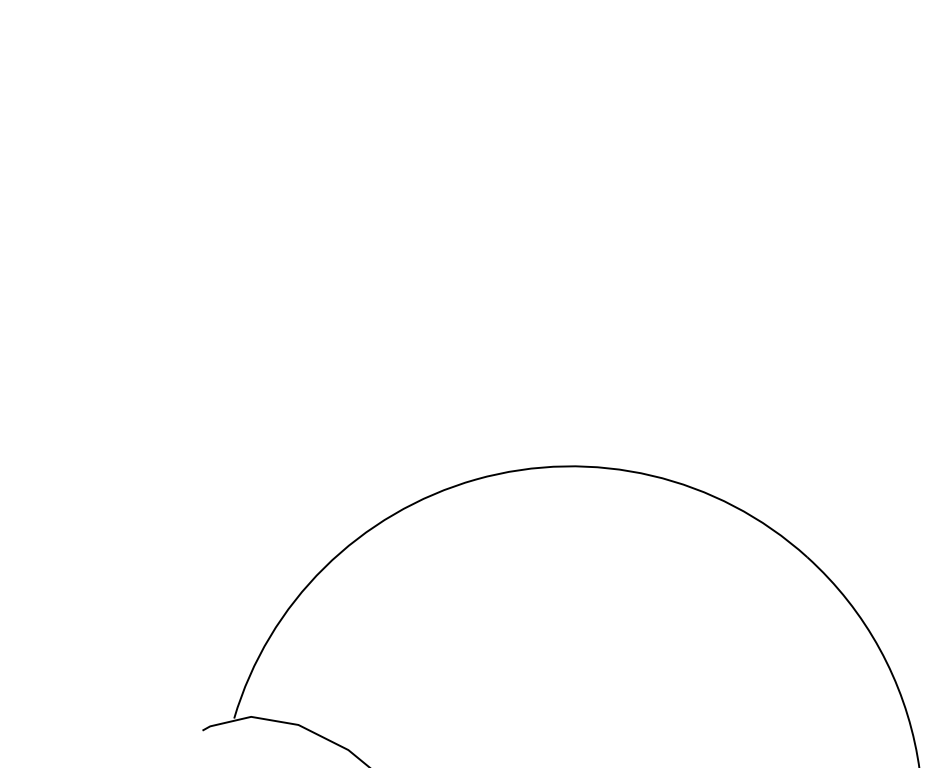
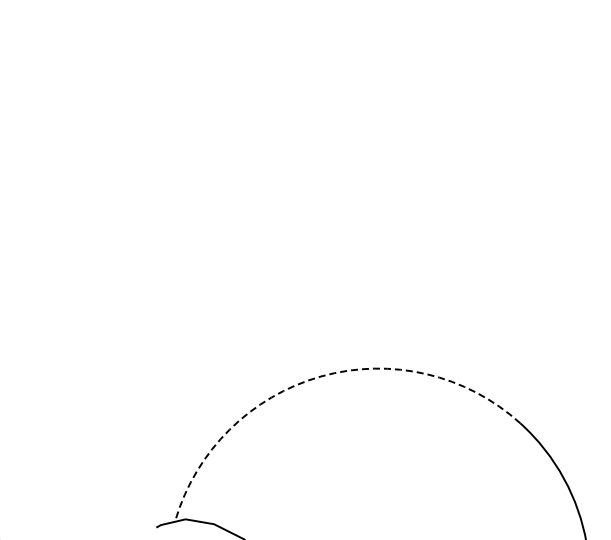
arc: (476, 479) -> (321, 376), solid -> dashed

